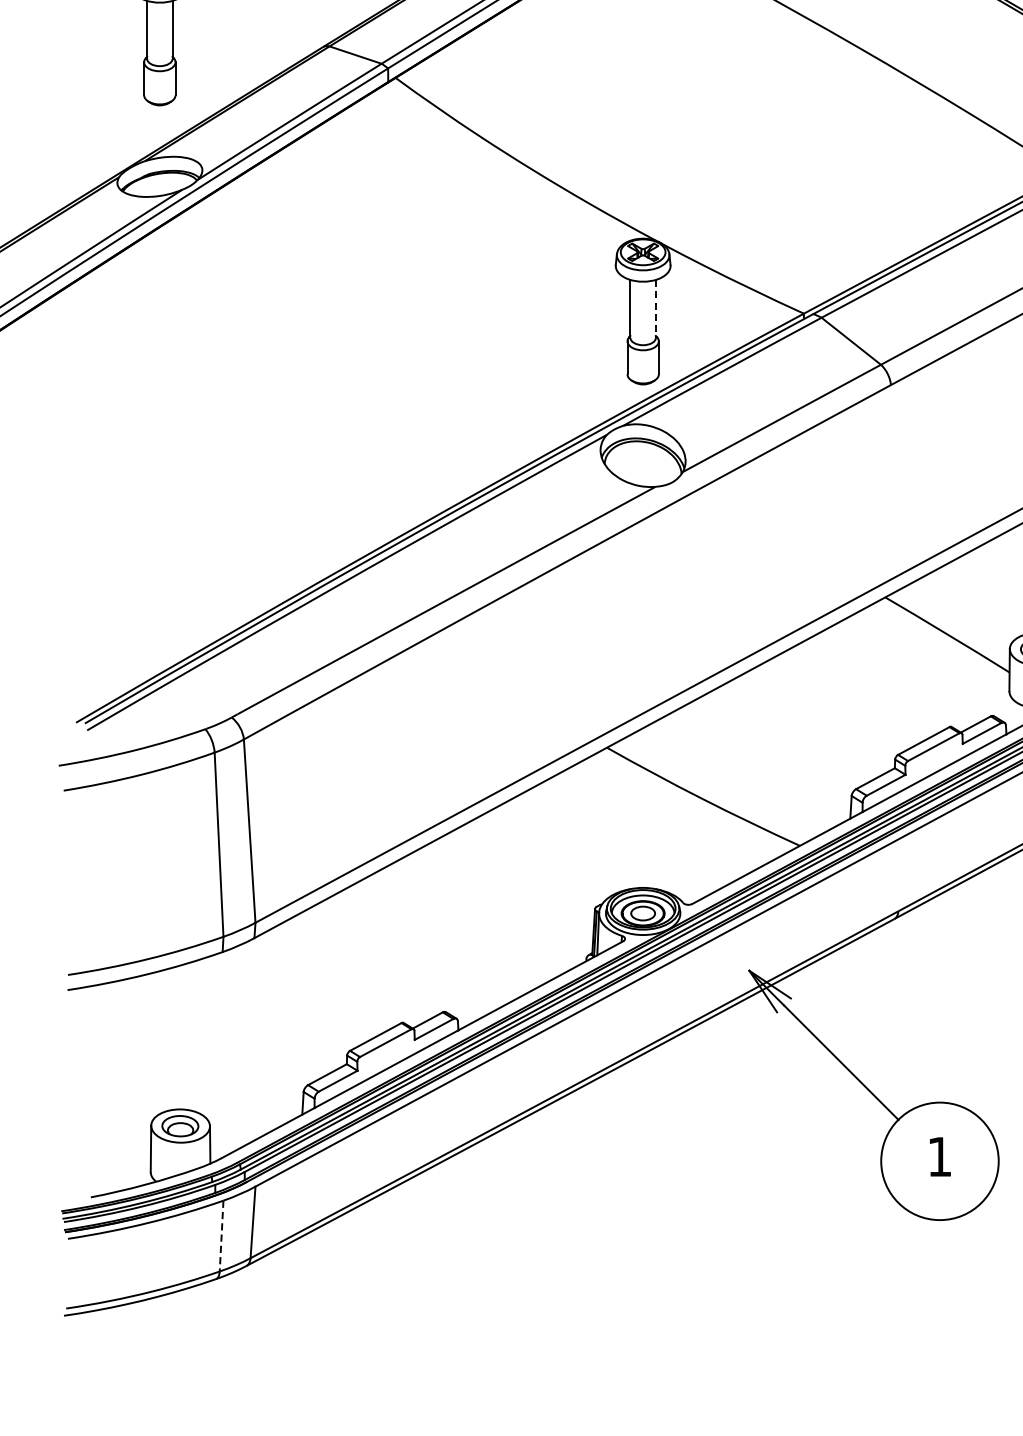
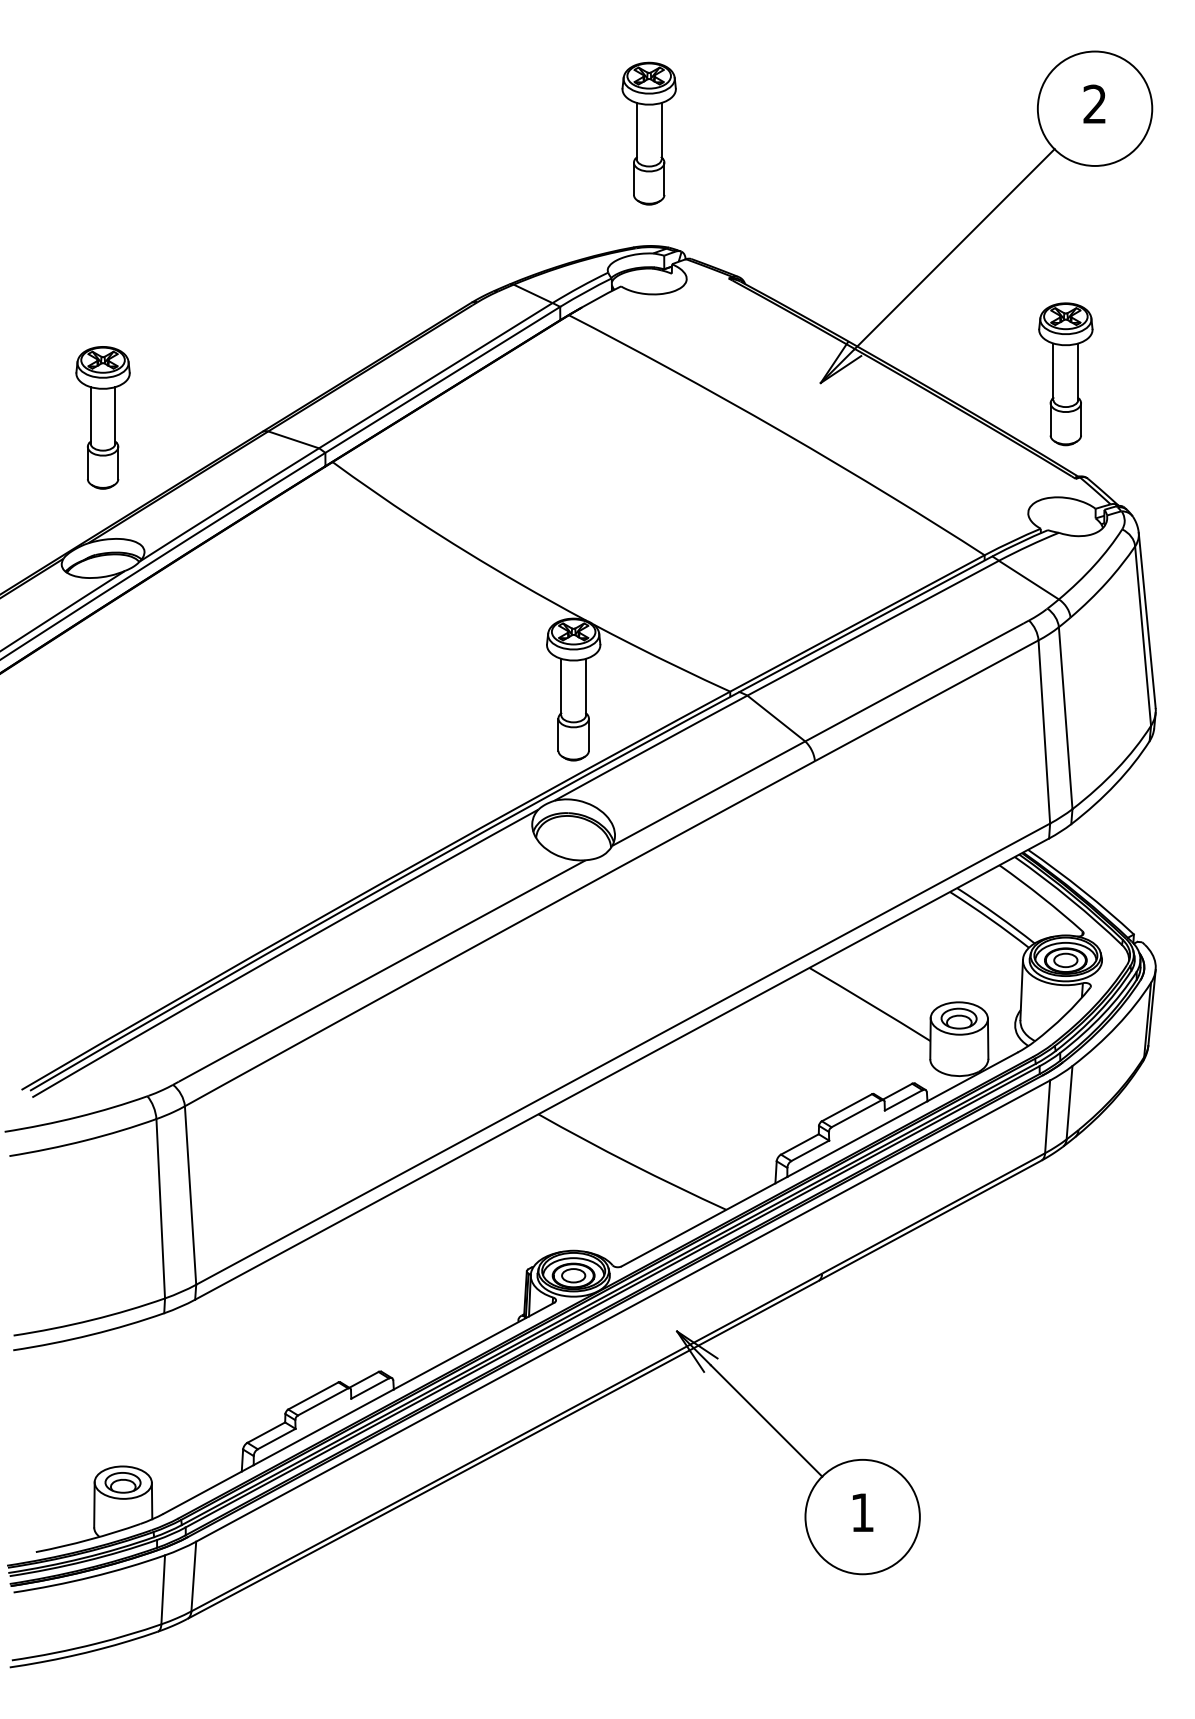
line: (656, 309) -> (586, 687), dashed -> solid
line: (221, 1235) -> (163, 1589), dashed -> solid

